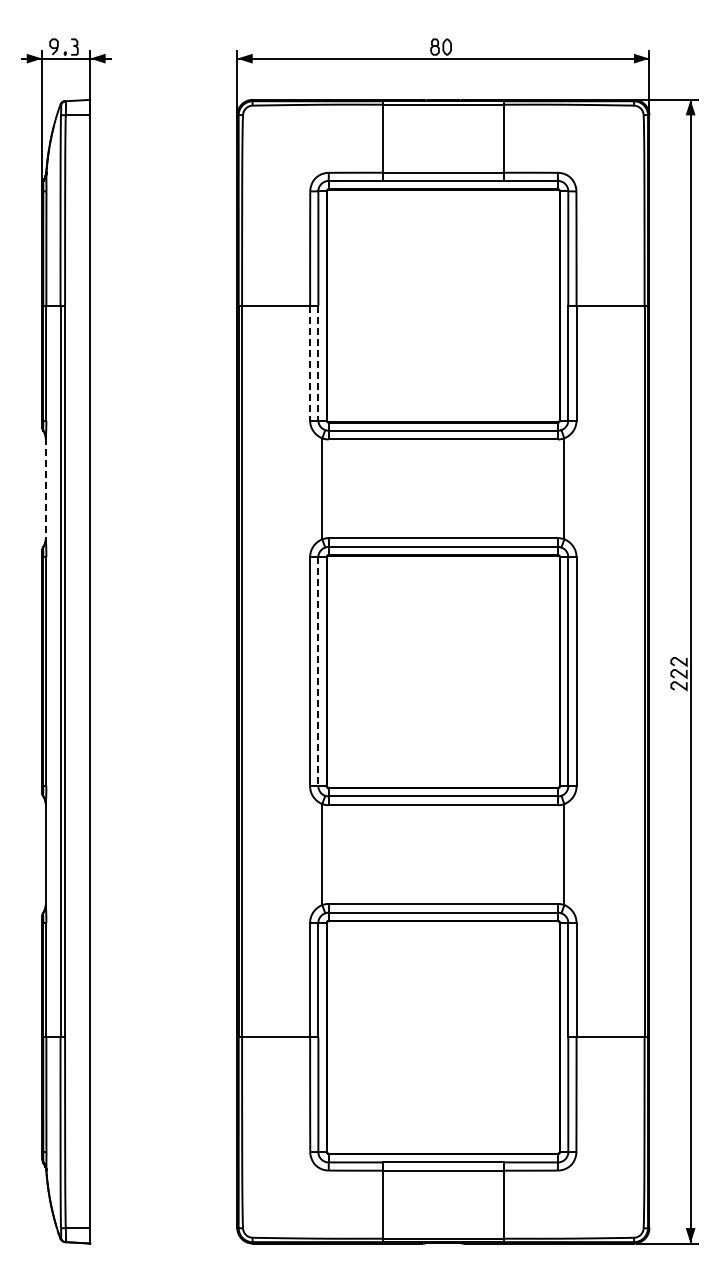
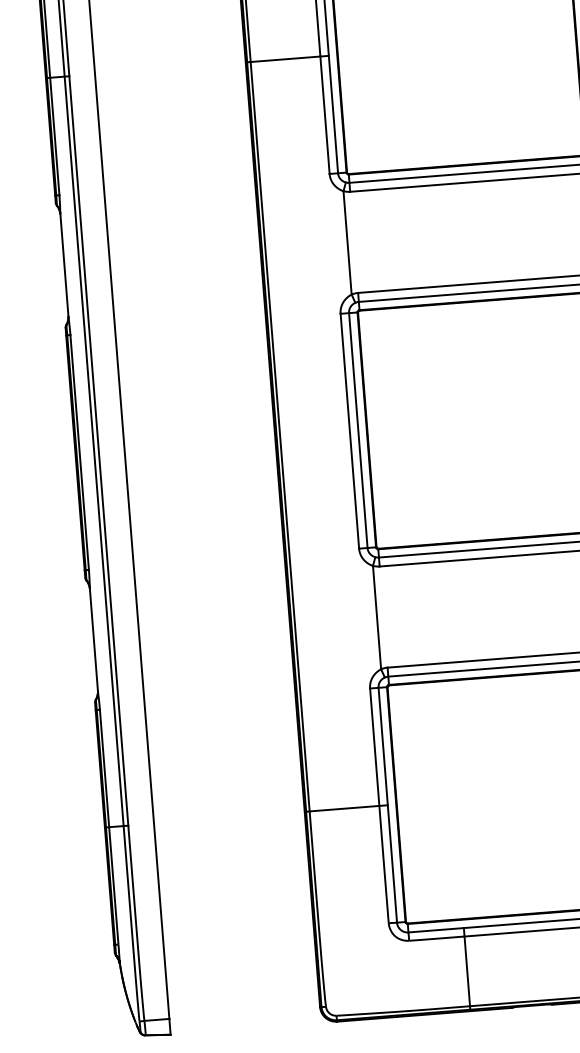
line: (310, 363) -> (325, 115), dashed -> solid
line: (318, 363) -> (333, 114), dashed -> solid
line: (45, 489) -> (64, 265), dashed -> solid
line: (318, 671) -> (358, 430), dashed -> solid

